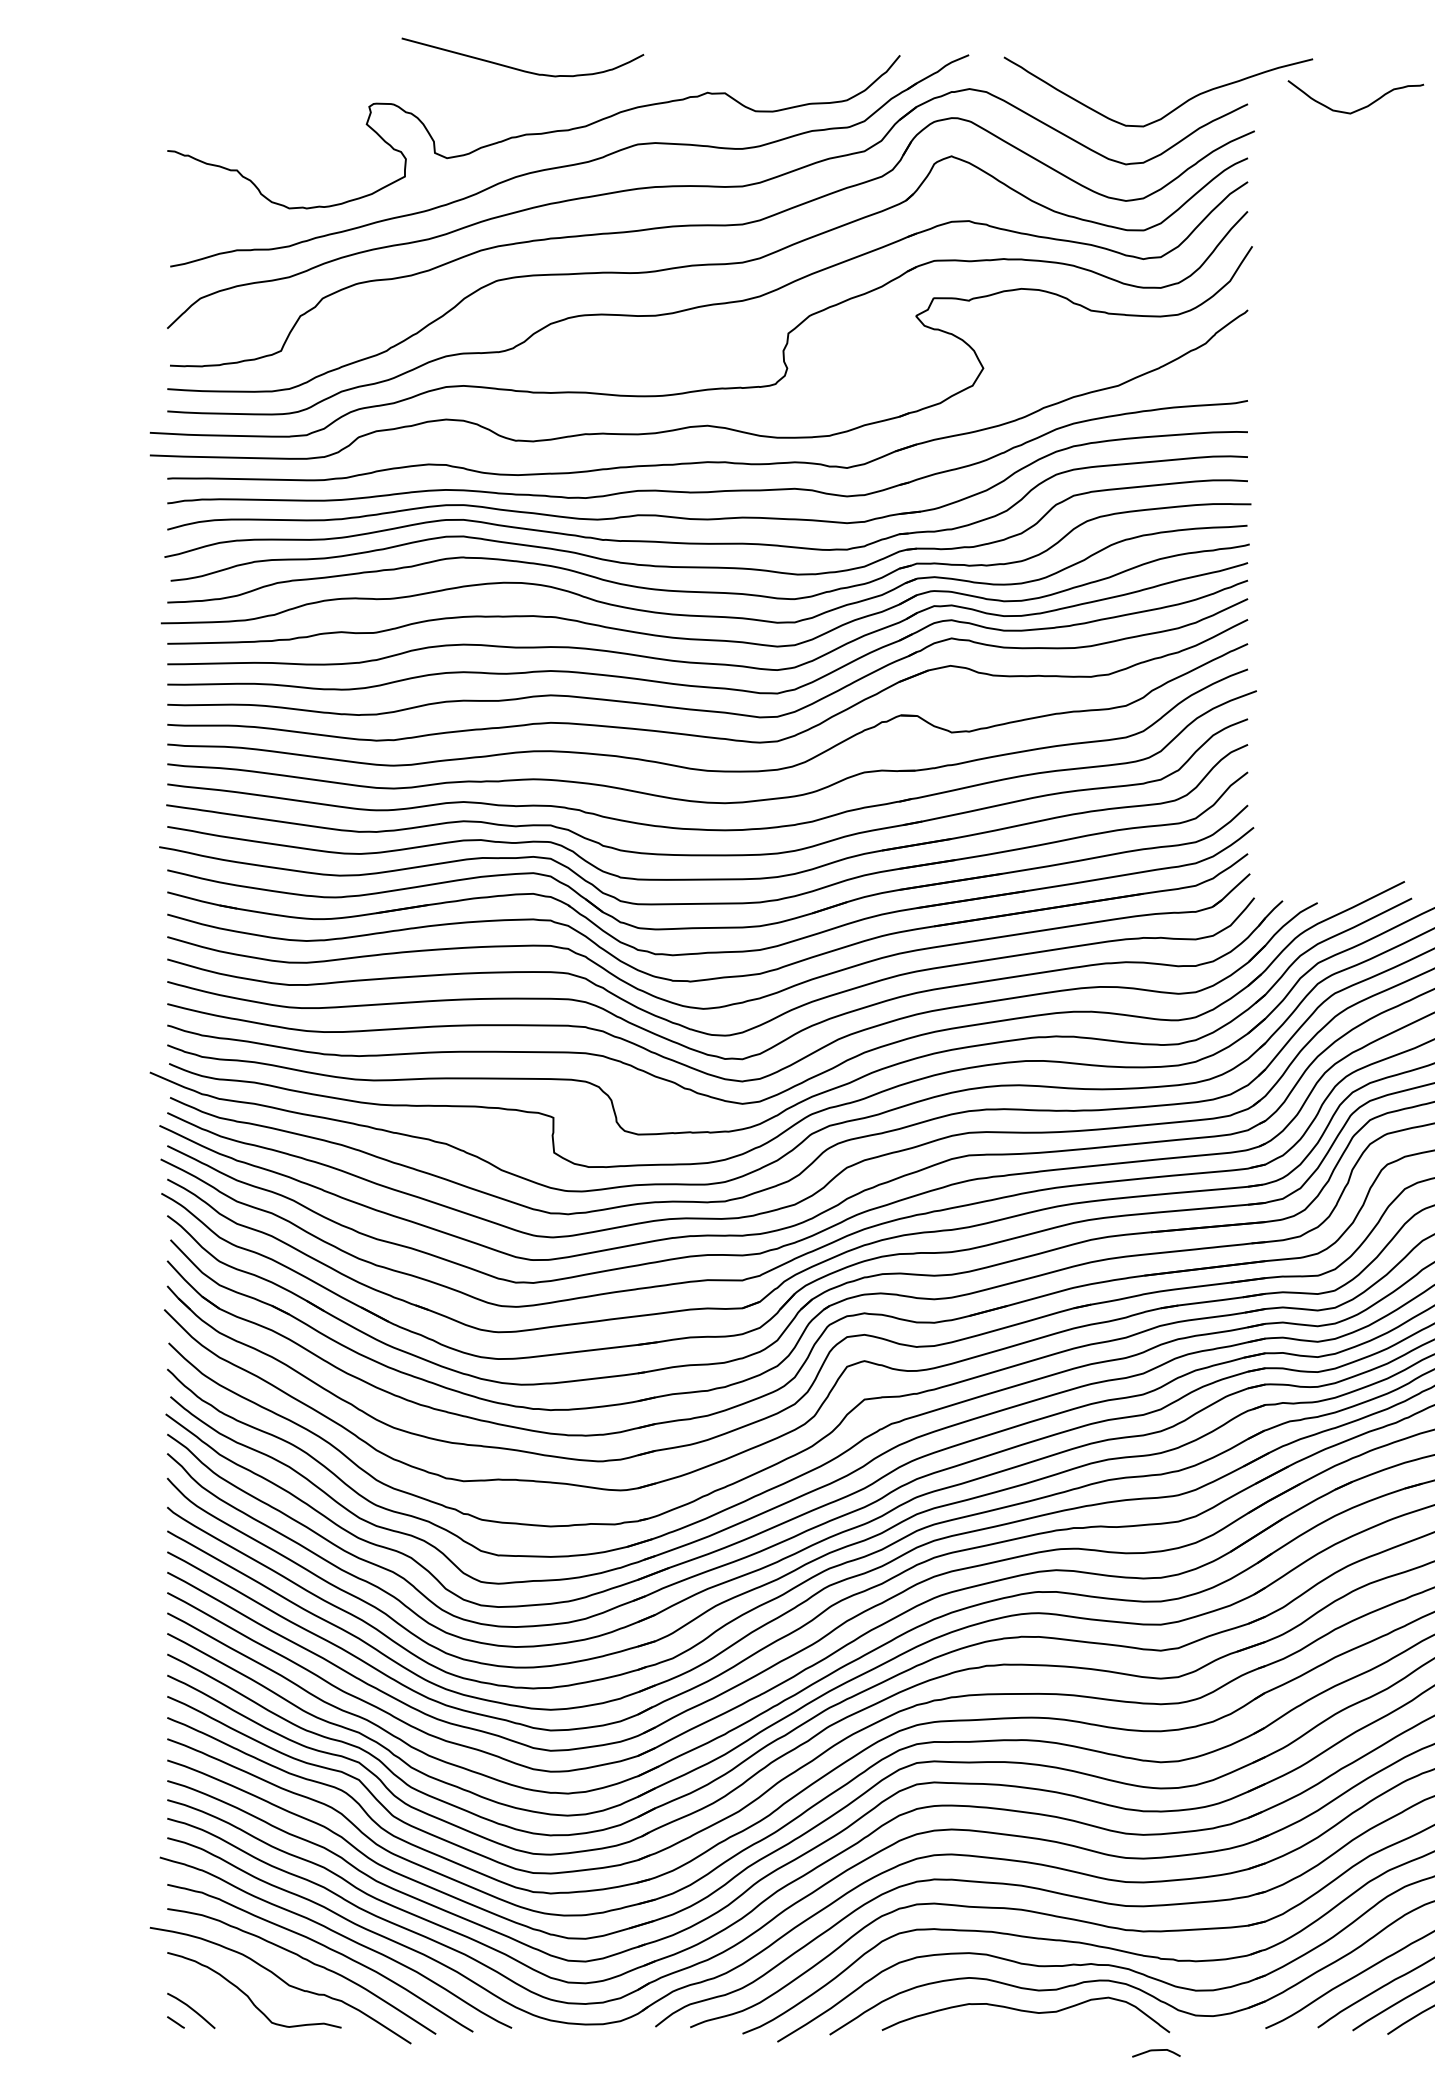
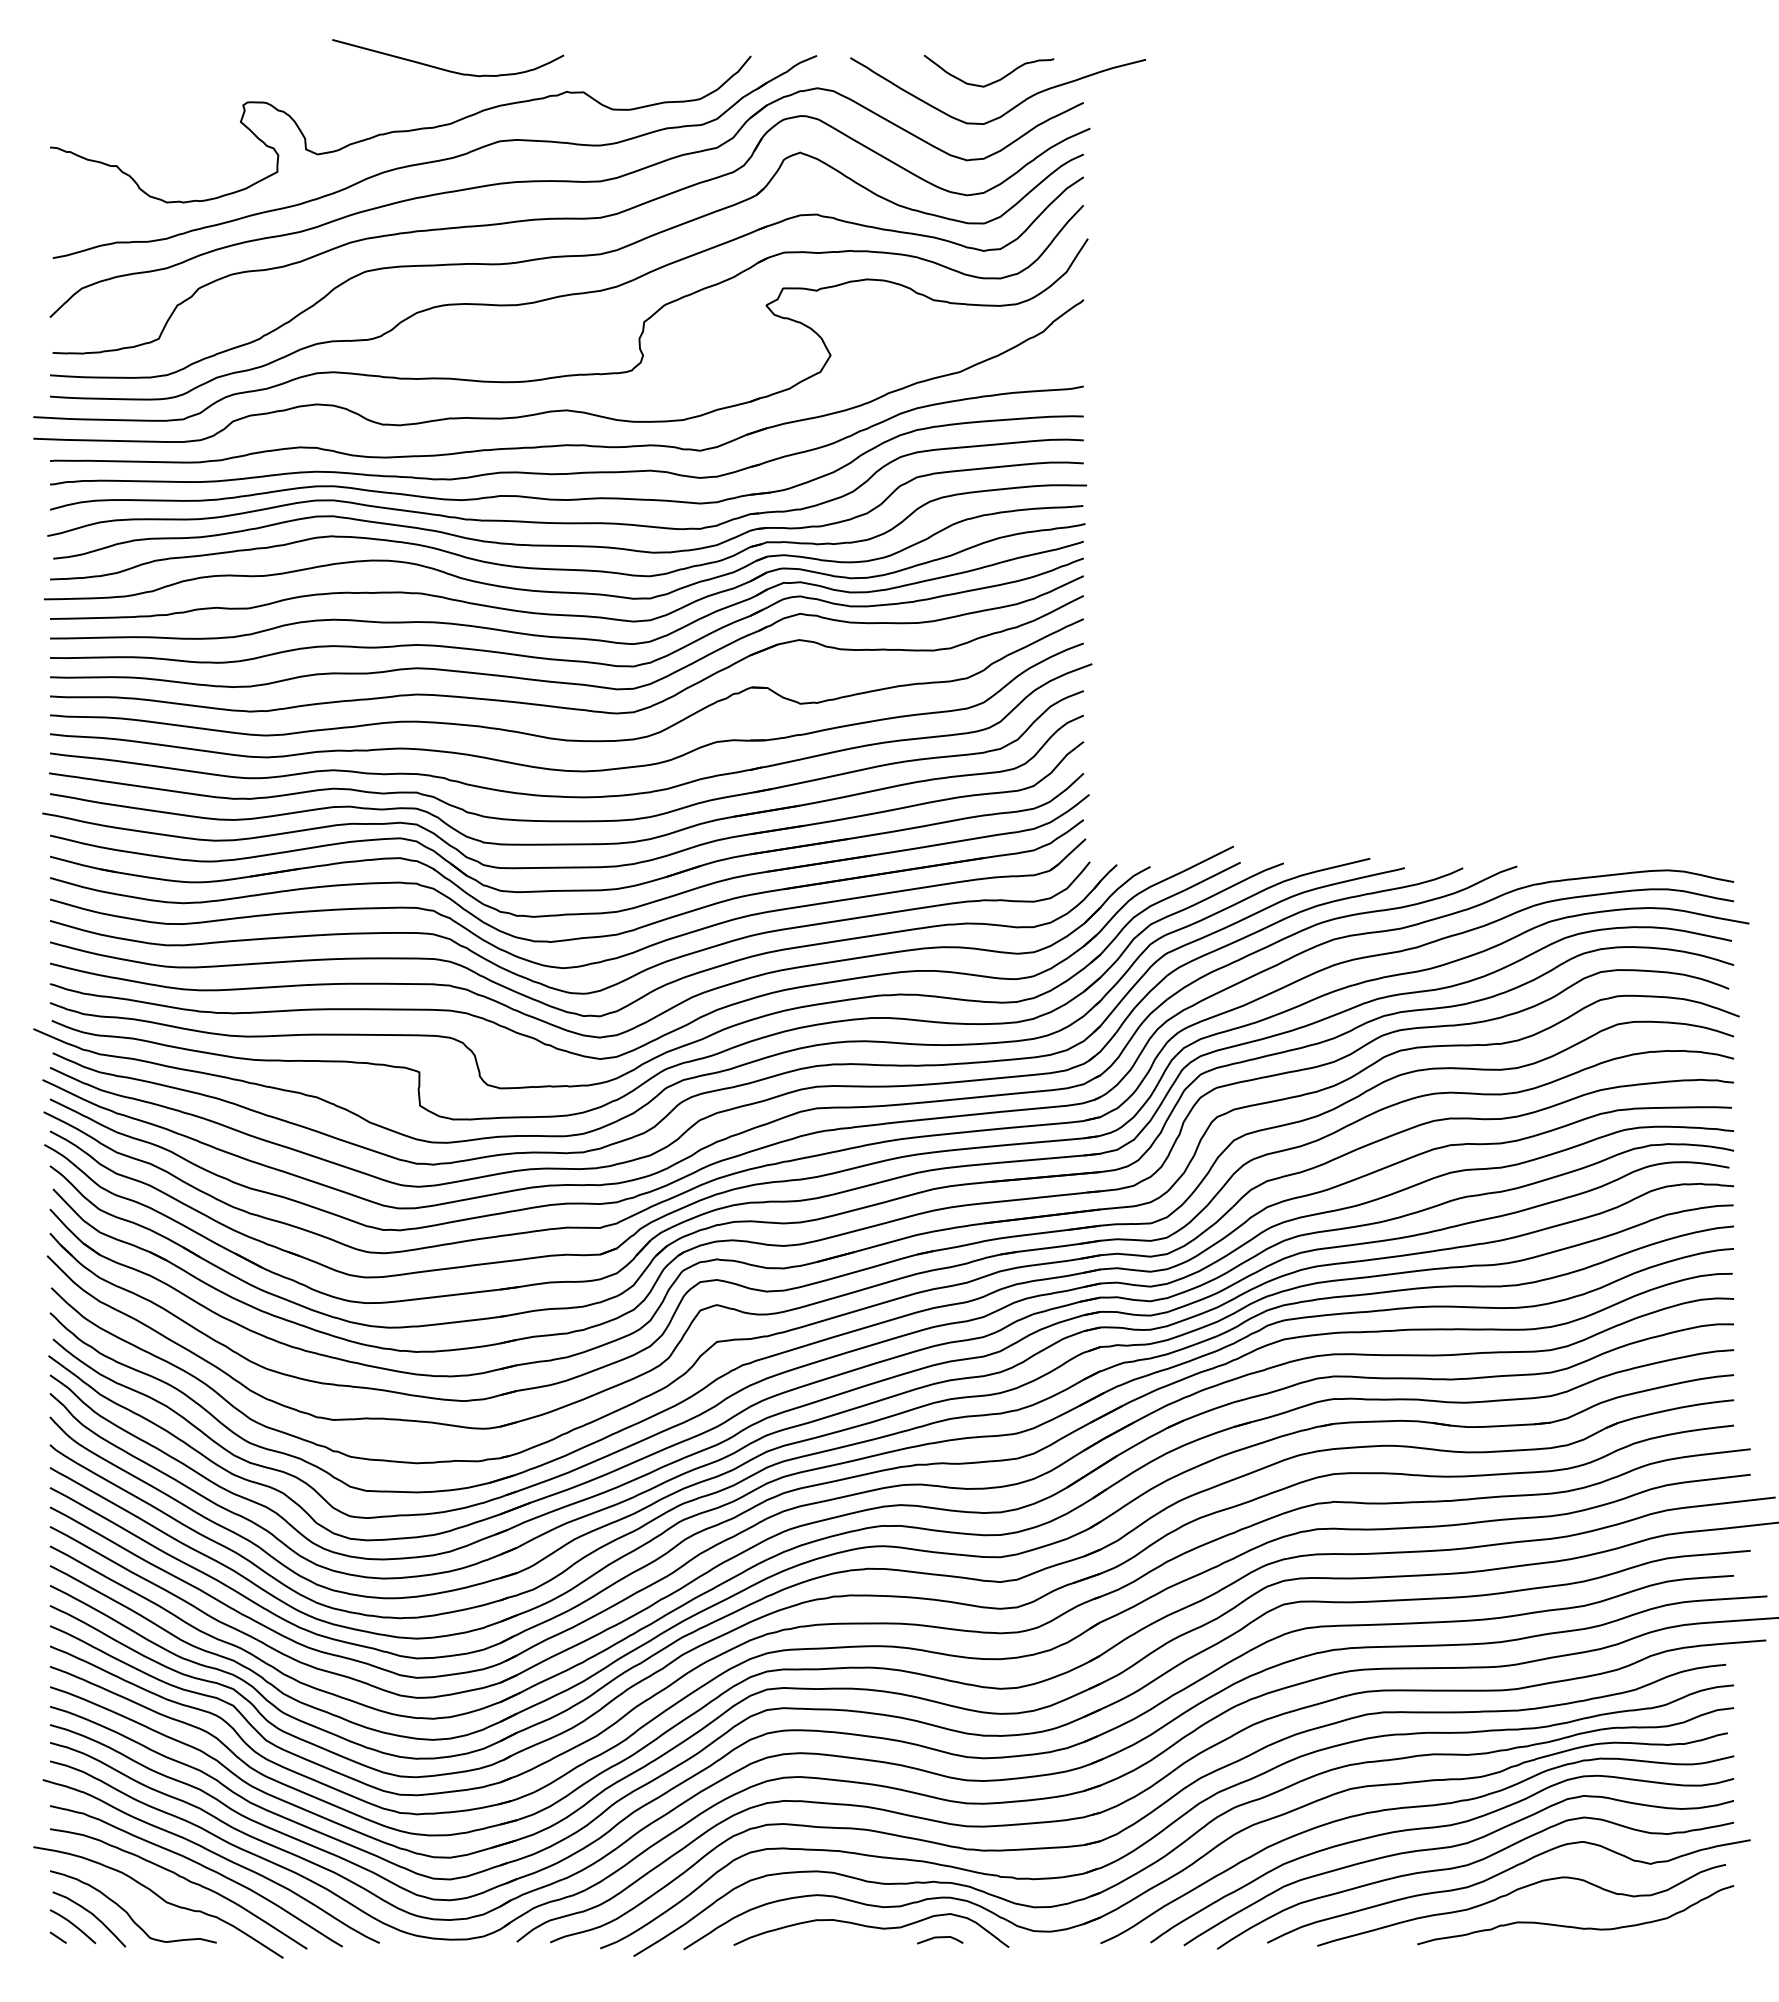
curve: (522, 69) -> (447, 69), moved
curve: (1360, 108) -> (993, 81), moved
curve: (211, 1999) -> (92, 1915), added
curve: (1156, 2051) -> (940, 1938), moved

